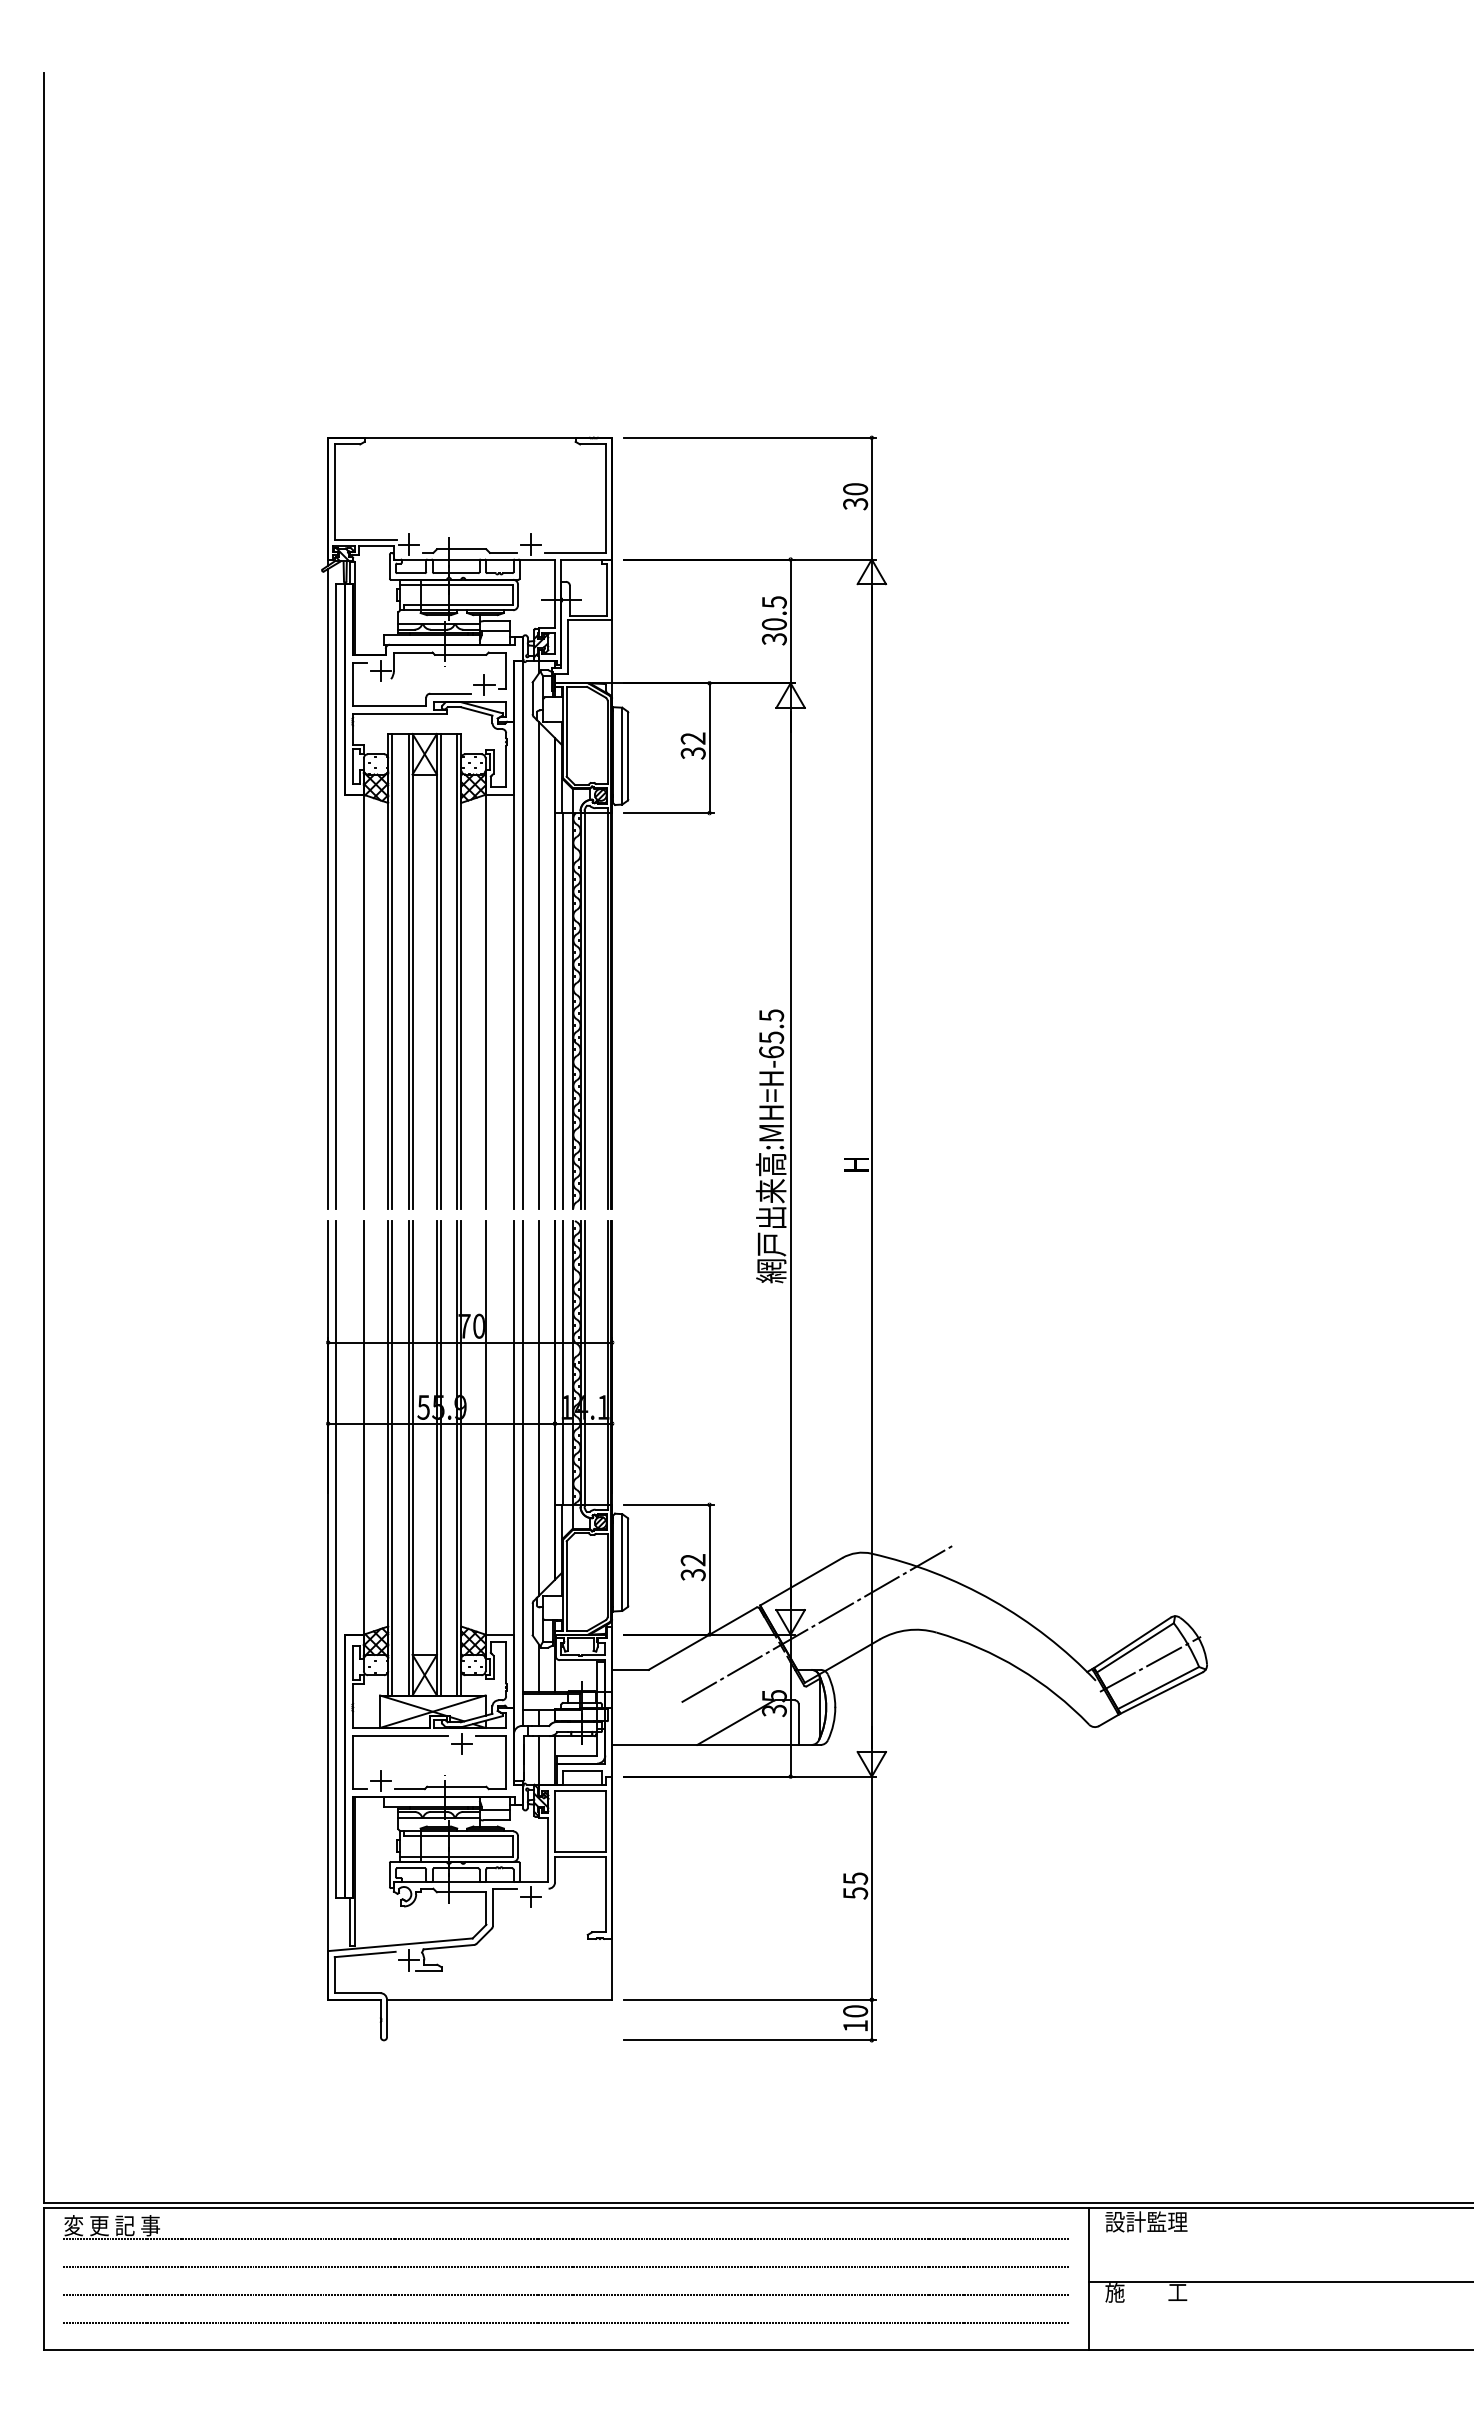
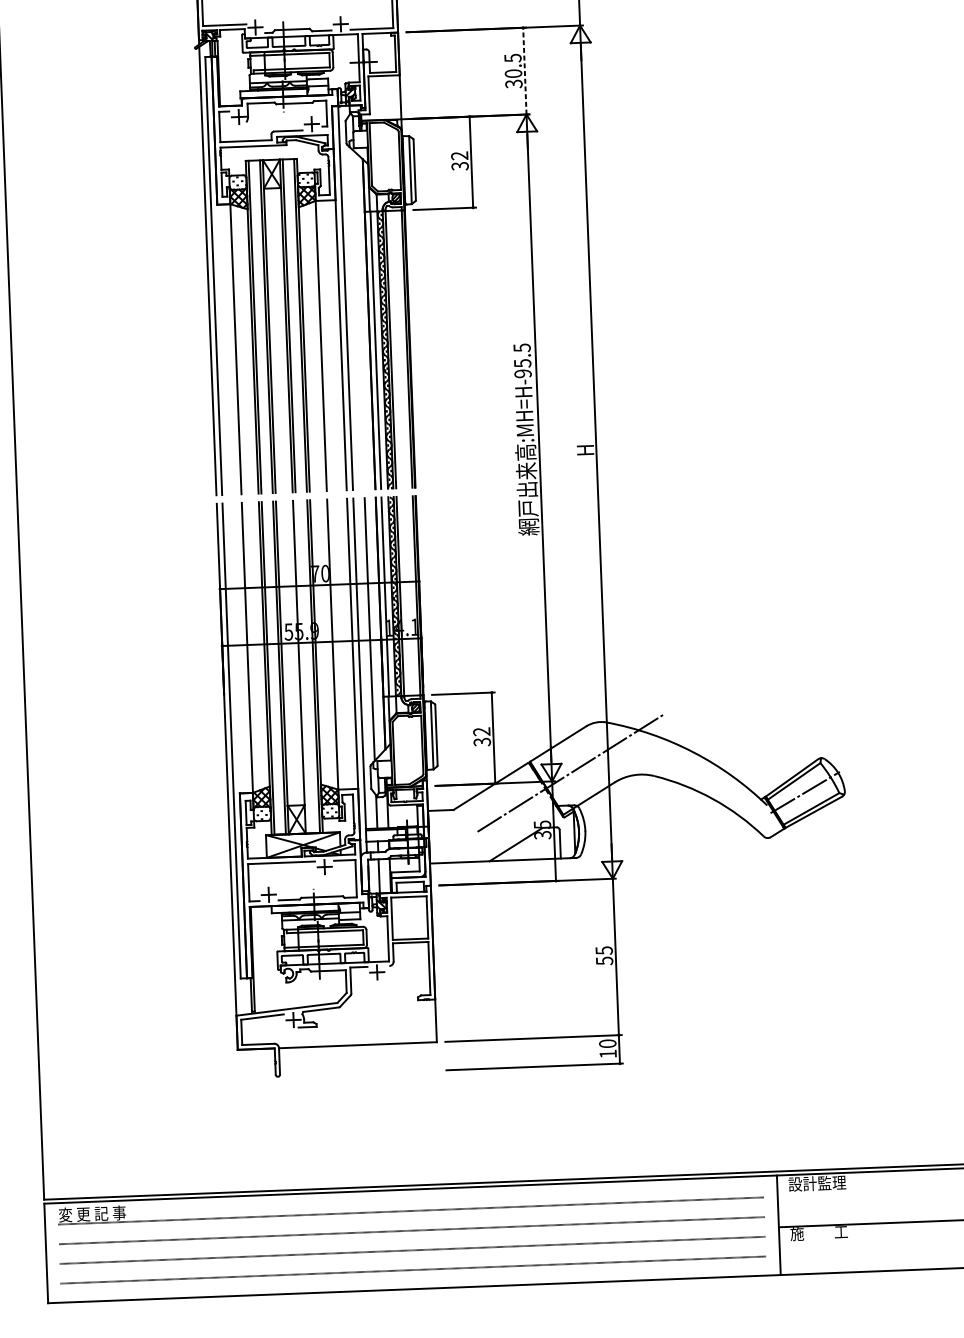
line: (790, 621) -> (524, 71), solid -> dashed
line: (539, 965) -> (358, 319), removed
text: (771, 1052) -> (523, 373), :MH=H-65.5 -> :MH=H-95.5
line: (440, 1457) -> (301, 666), removed

